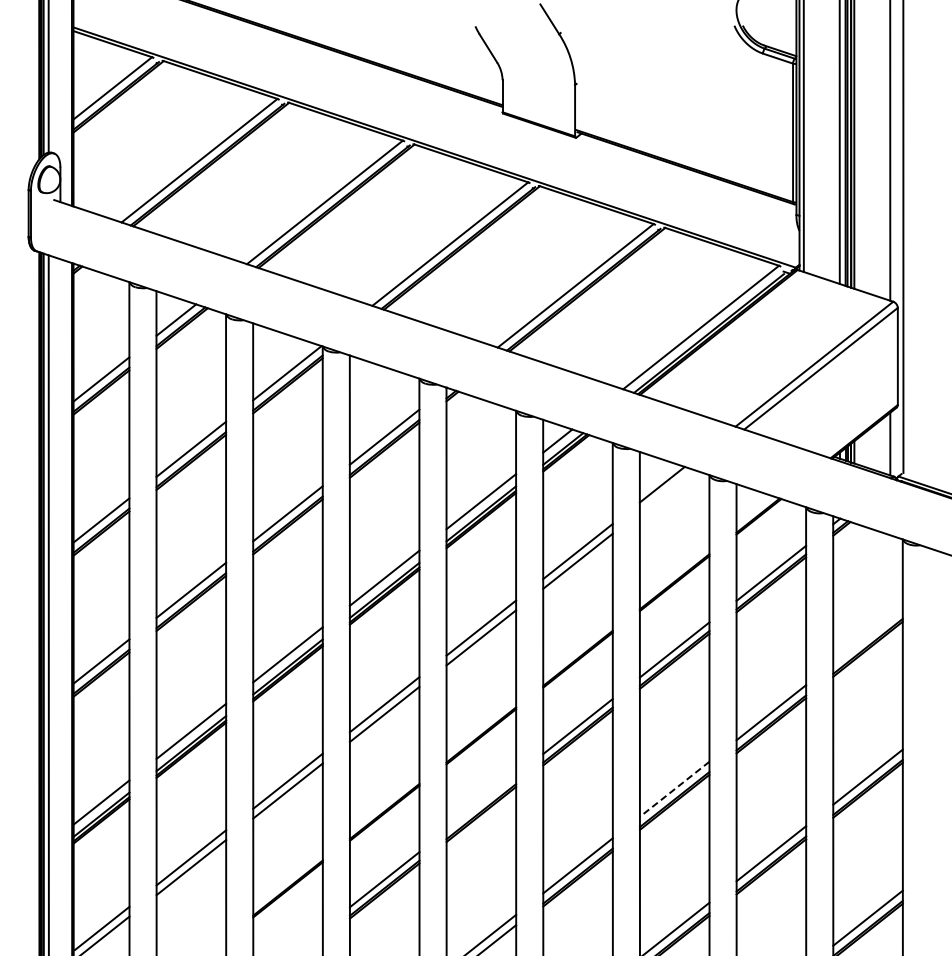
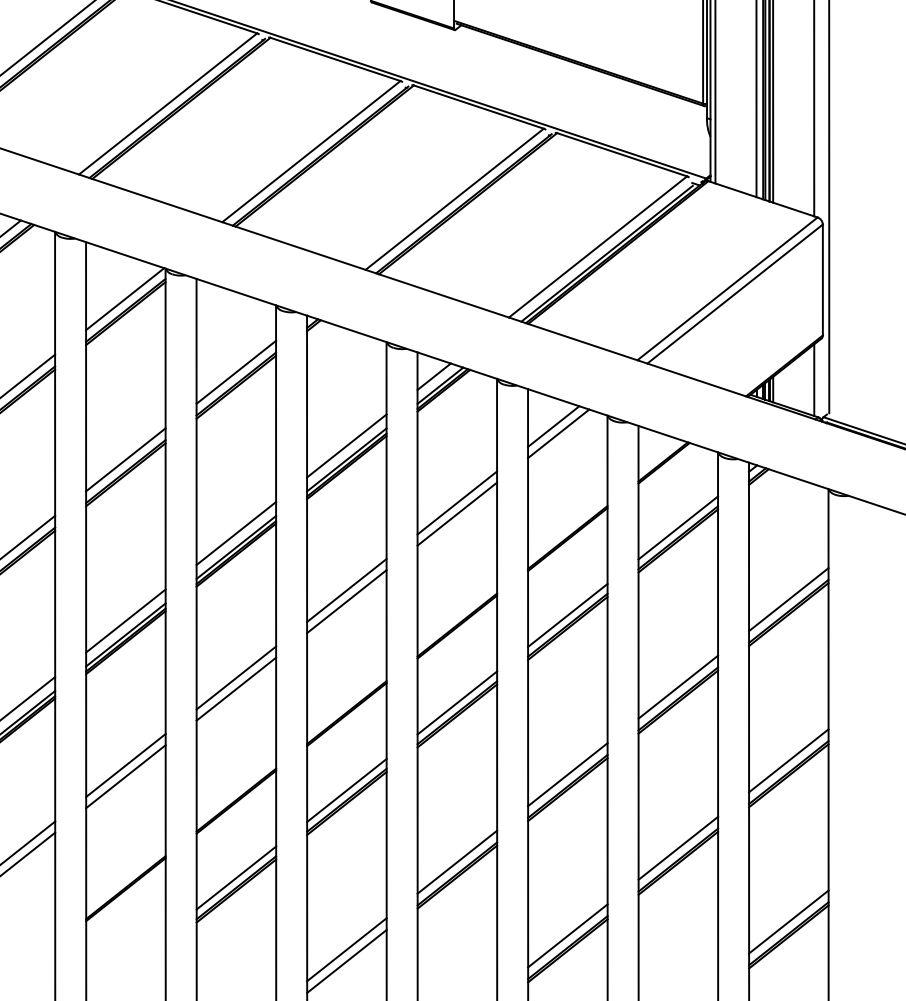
line: (666, 490) -> (558, 433), added
line: (867, 635) -> (788, 598), added
line: (674, 789) -> (567, 774), dashed -> solid
line: (481, 802) -> (347, 789), added

